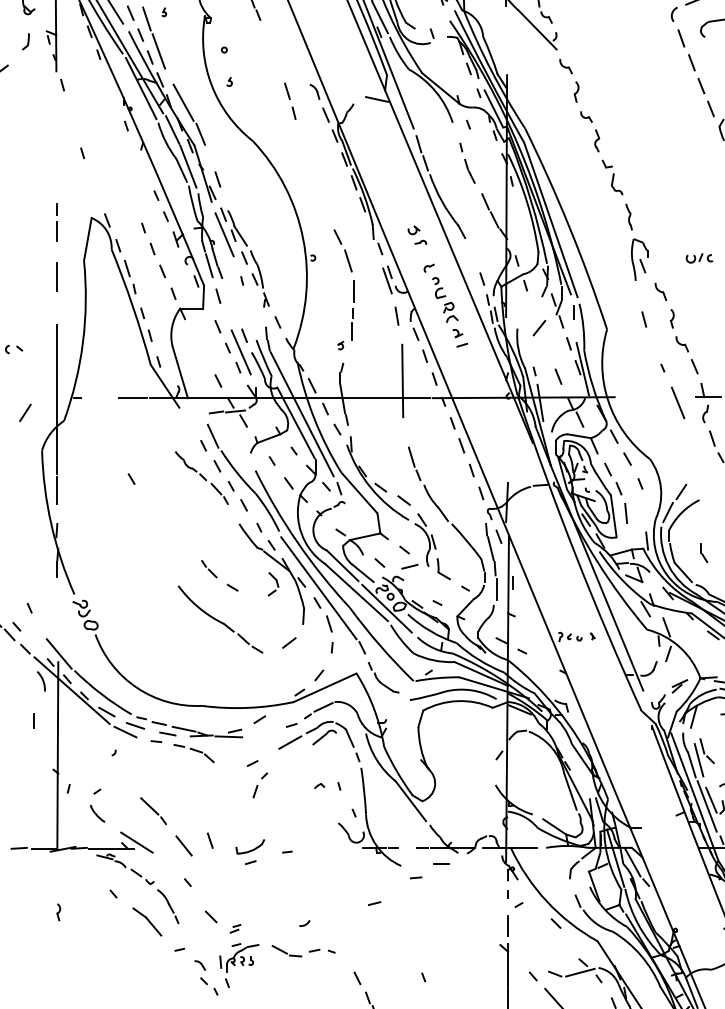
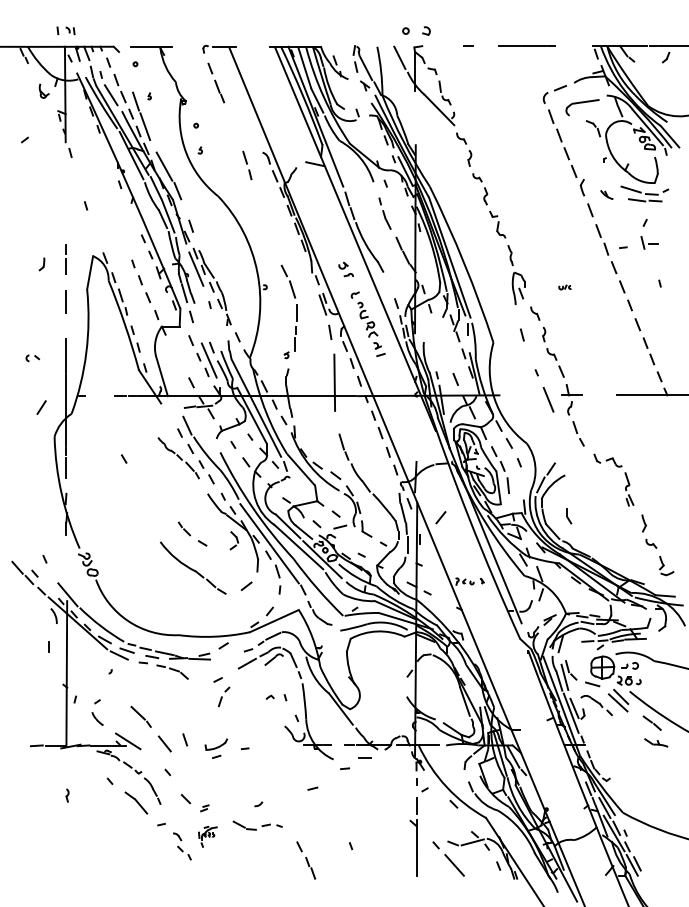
part: (25, 42) -> (41, 264), moved
part: (698, 258) -> (564, 287), size x0.6
line: (538, 327) -> (440, 517), moved
part: (238, 965) -> (207, 836), size x0.6

